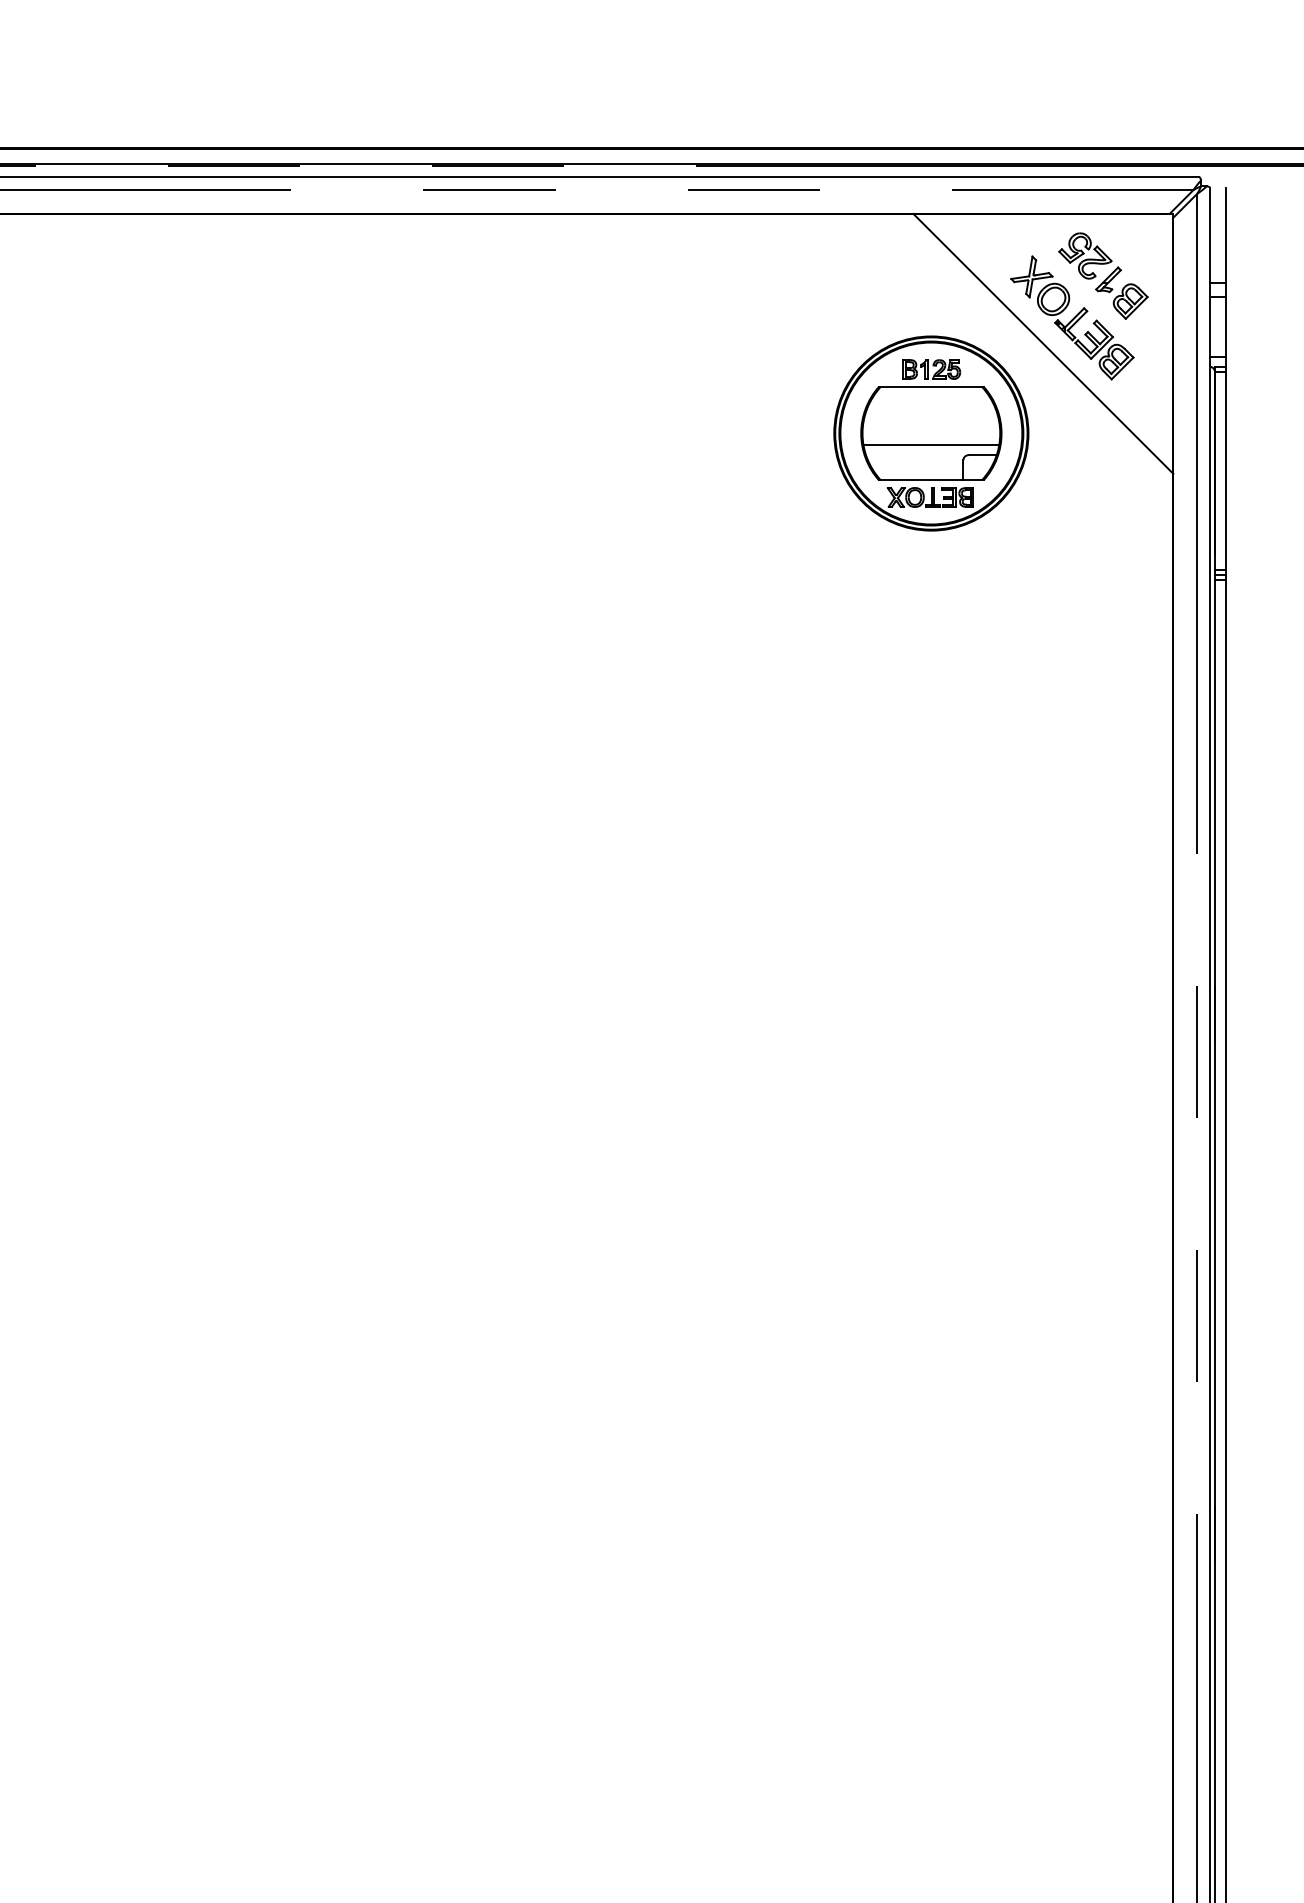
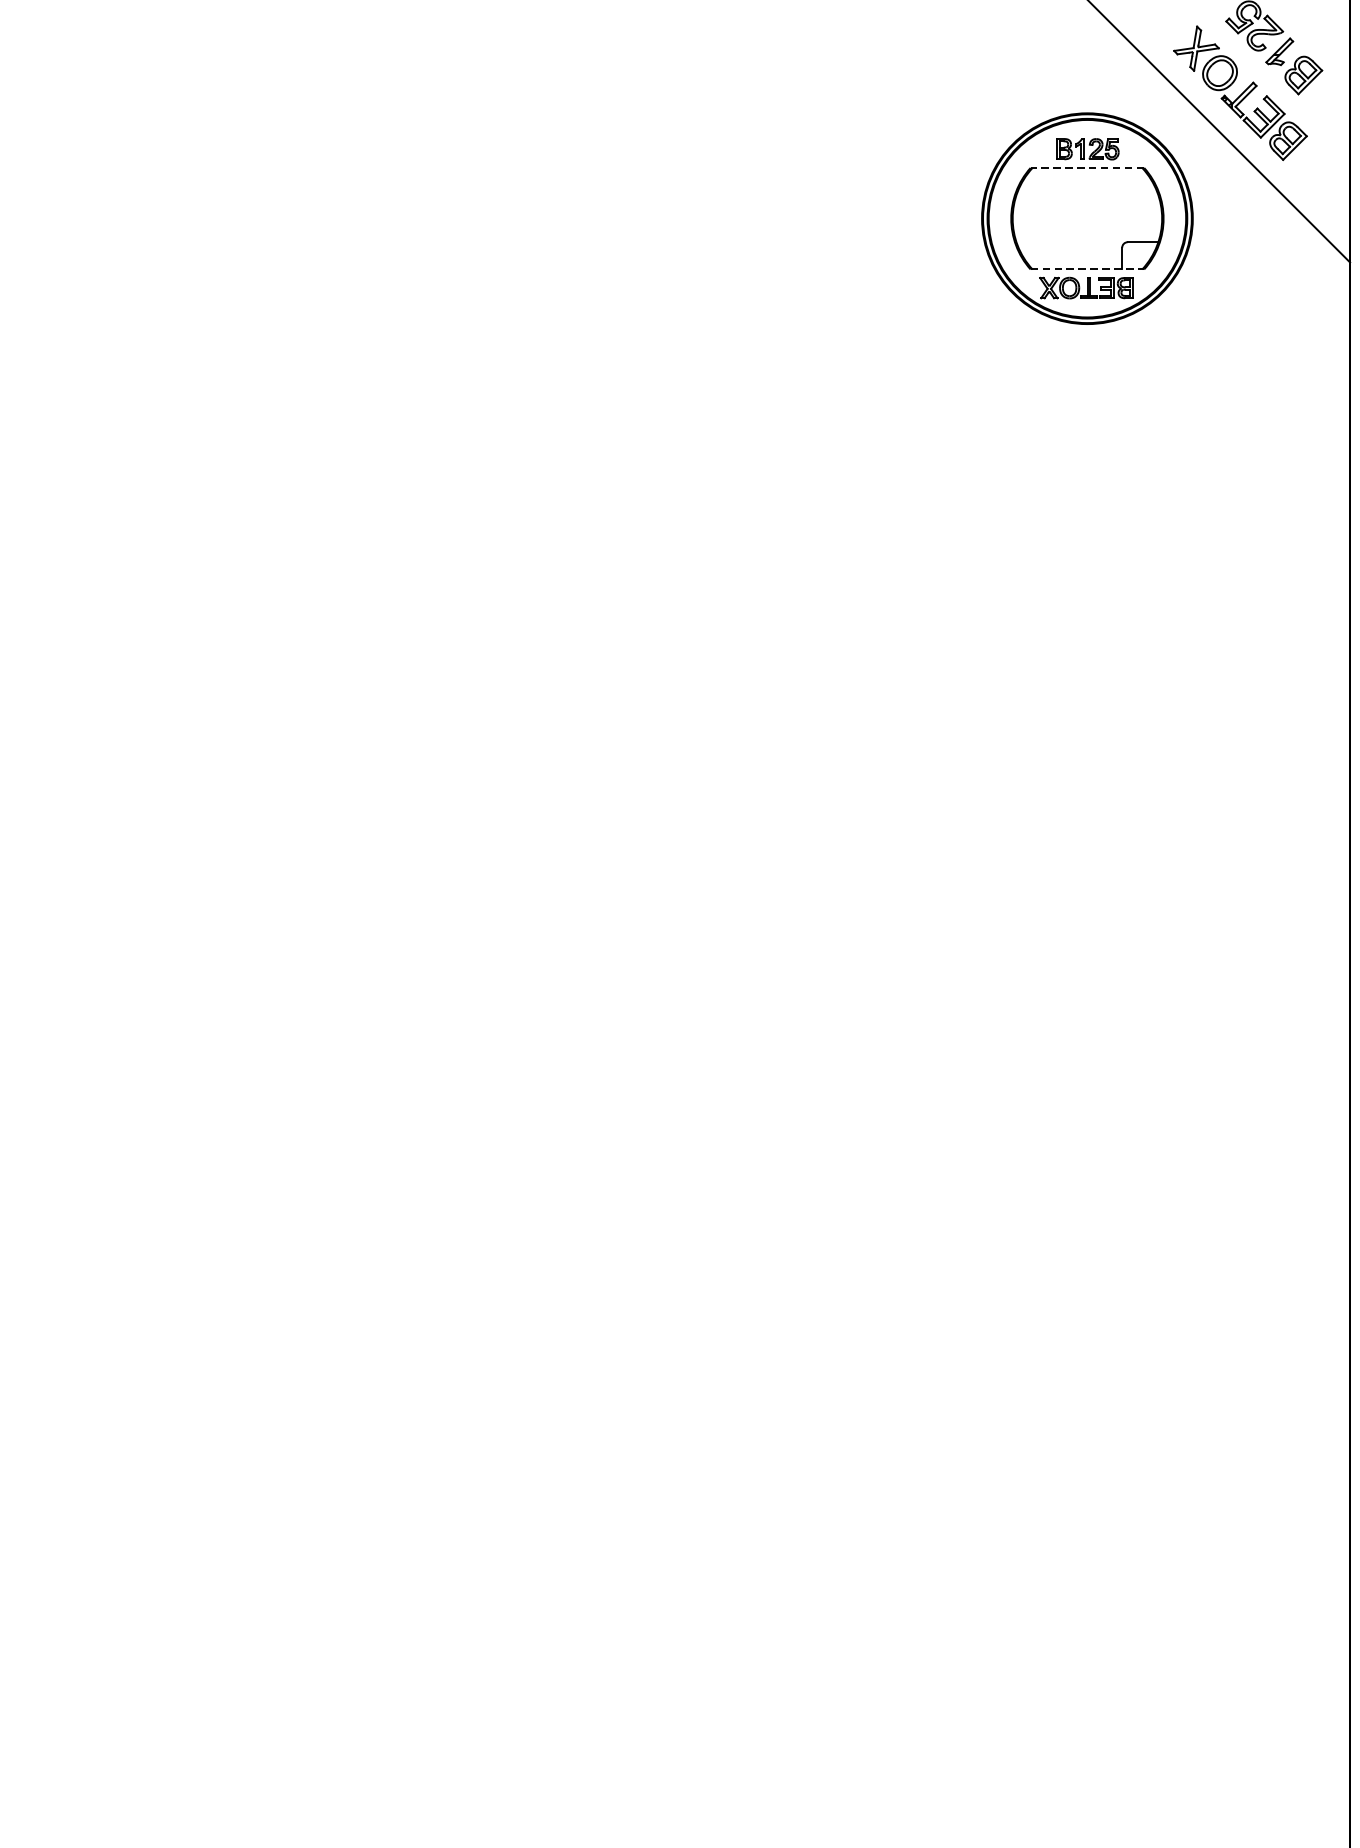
line: (930, 386) -> (1086, 167), solid -> dashed
line: (931, 445) -> (1087, 231), removed
line: (931, 480) -> (1087, 269), solid -> dashed

